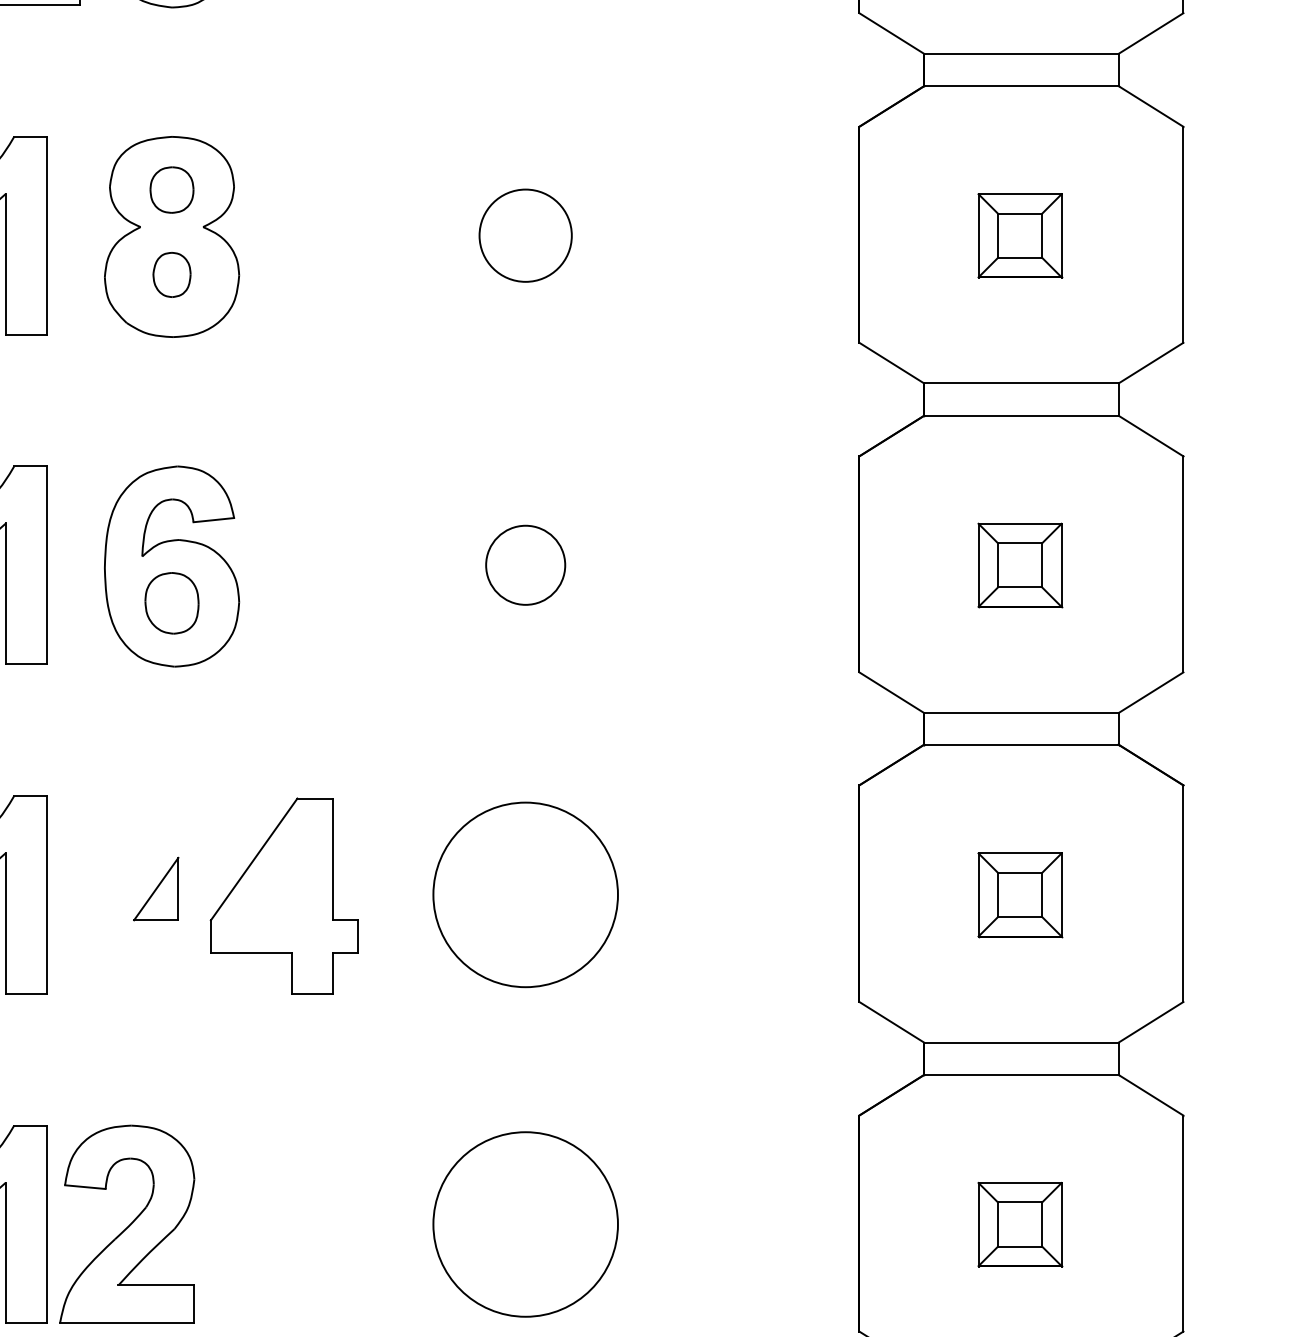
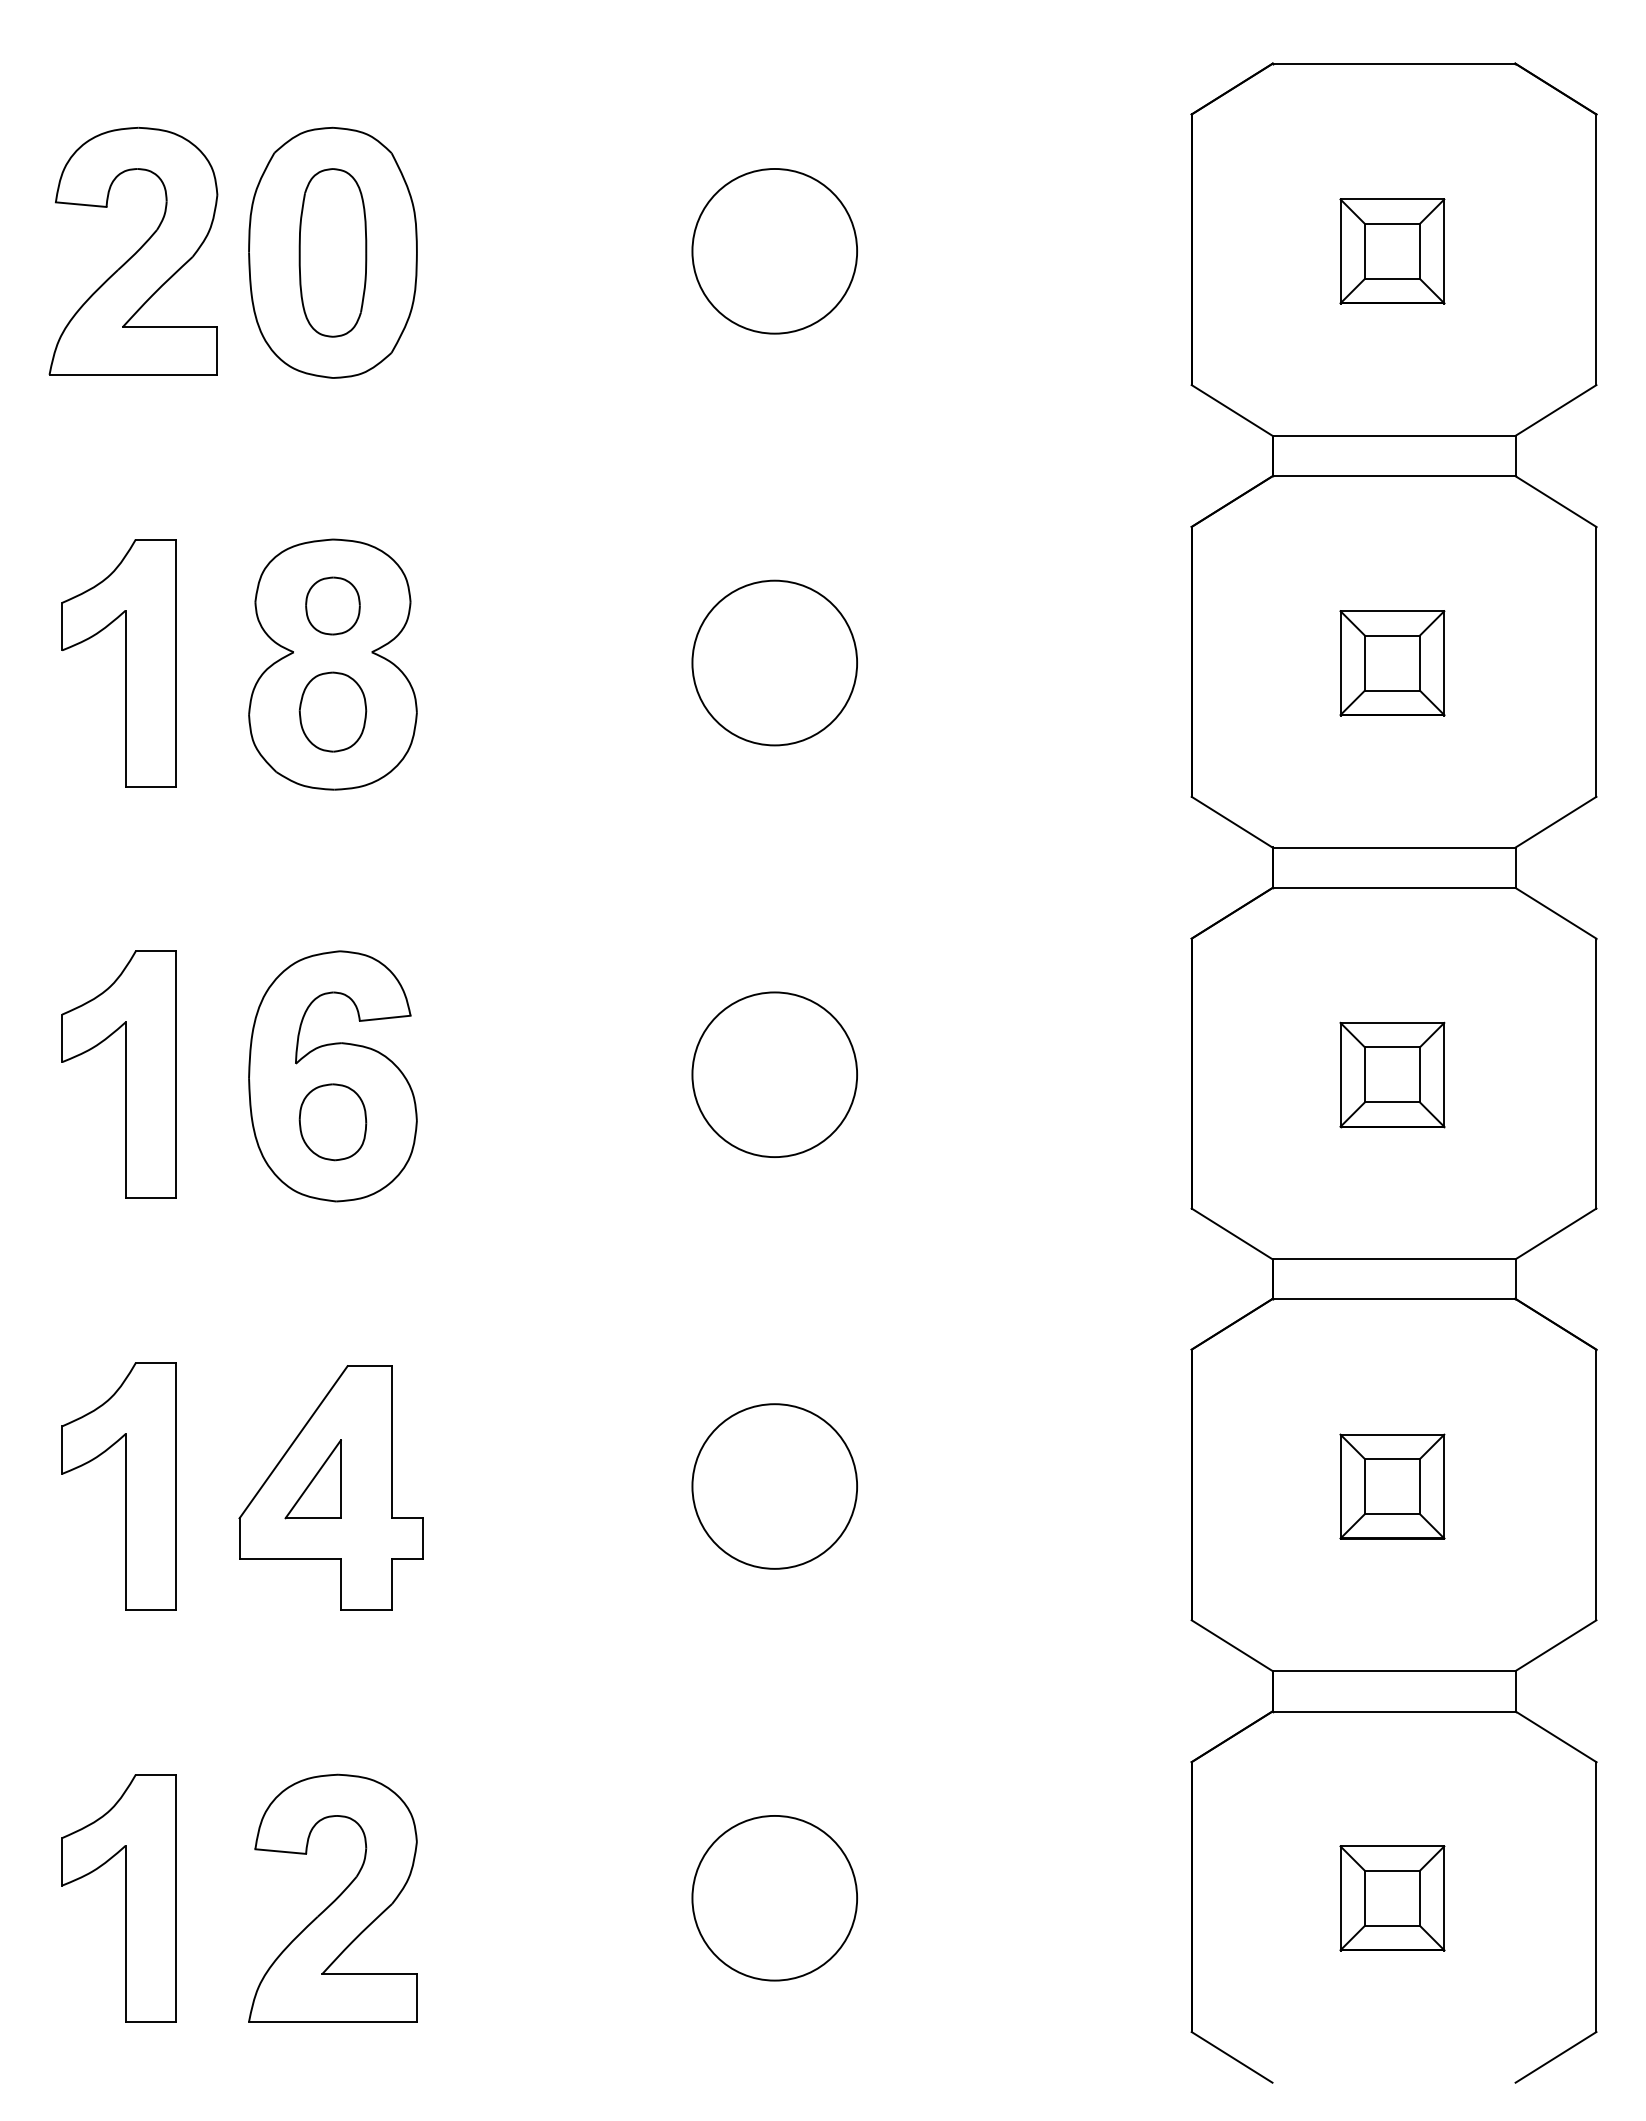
circle: (525, 235) -> (774, 662), size x1.43
part: (171, 274) -> (332, 711), size x1.43
circle: (525, 565) -> (774, 1074), size x1.67
circle: (525, 894) -> (774, 1486), size x0.71
part: (283, 895) -> (330, 1487), moved
part: (126, 1223) -> (332, 1897), moved
circle: (525, 1223) -> (774, 1897), size x0.71

